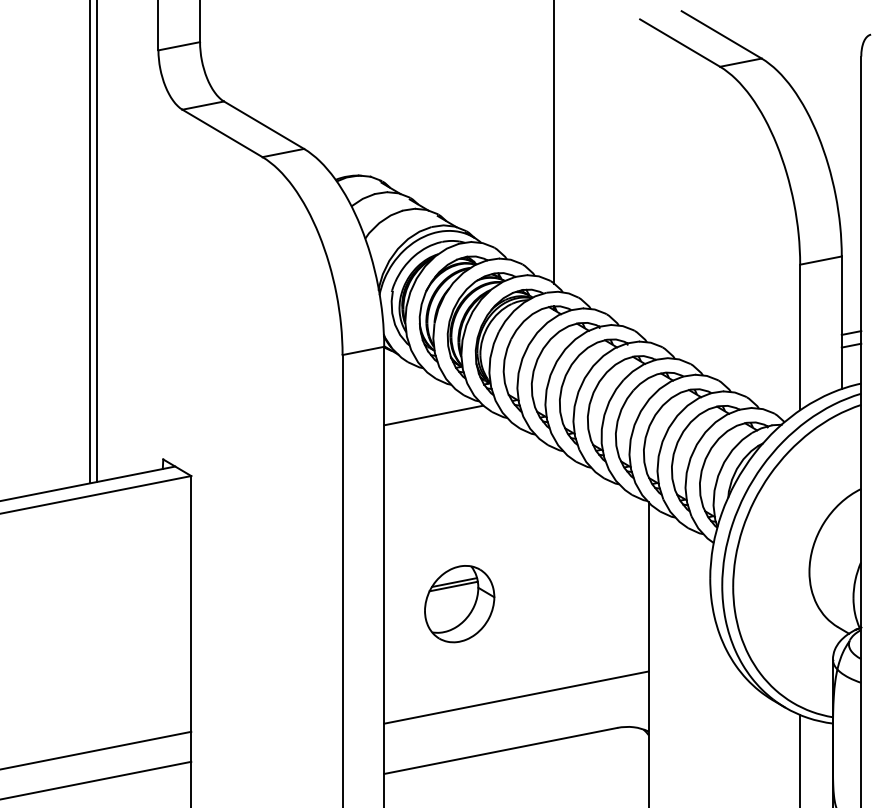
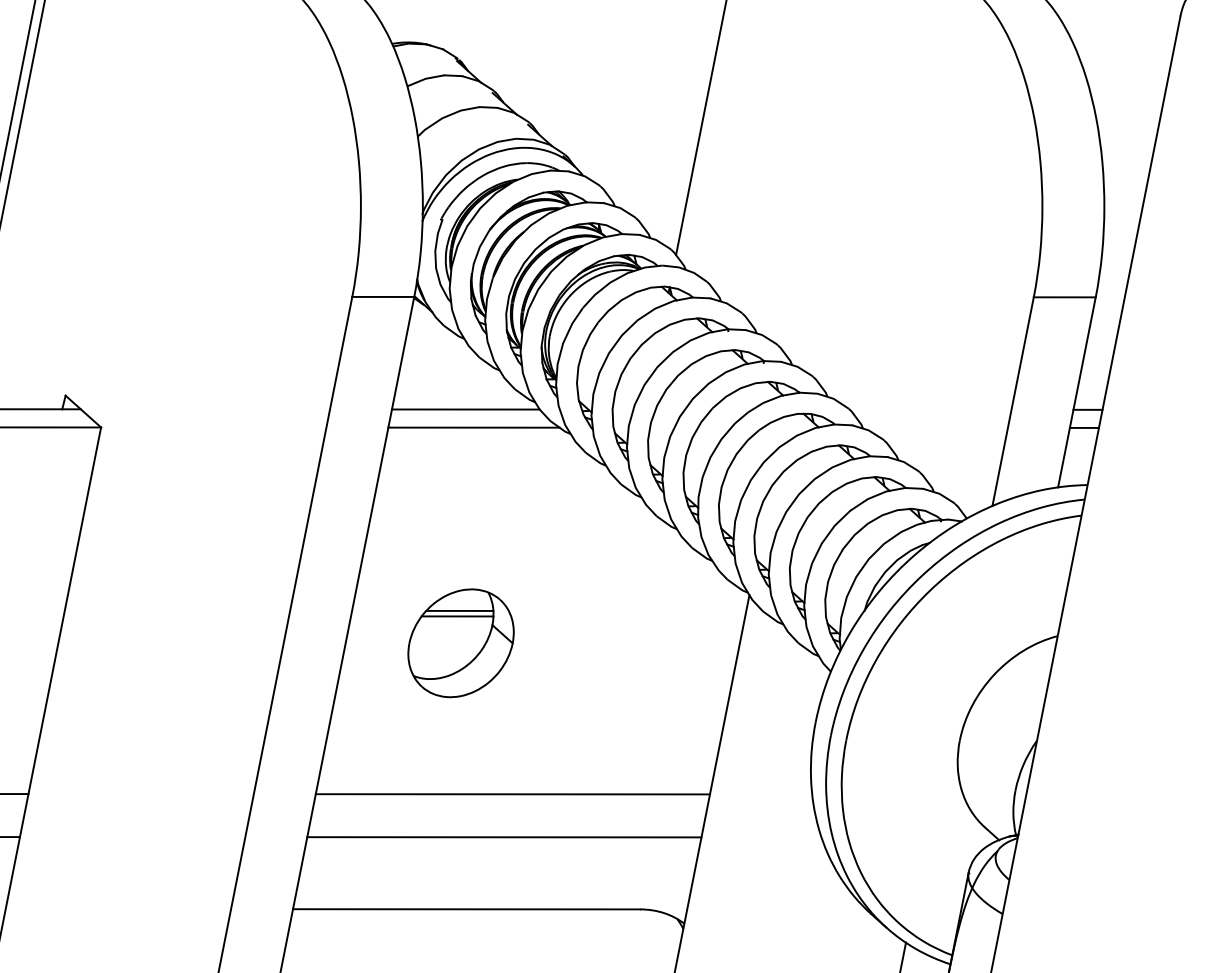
line: (441, 426) -> (473, 427), added
part: (459, 604) -> (460, 643), moved
line: (516, 667) -> (512, 794), added

